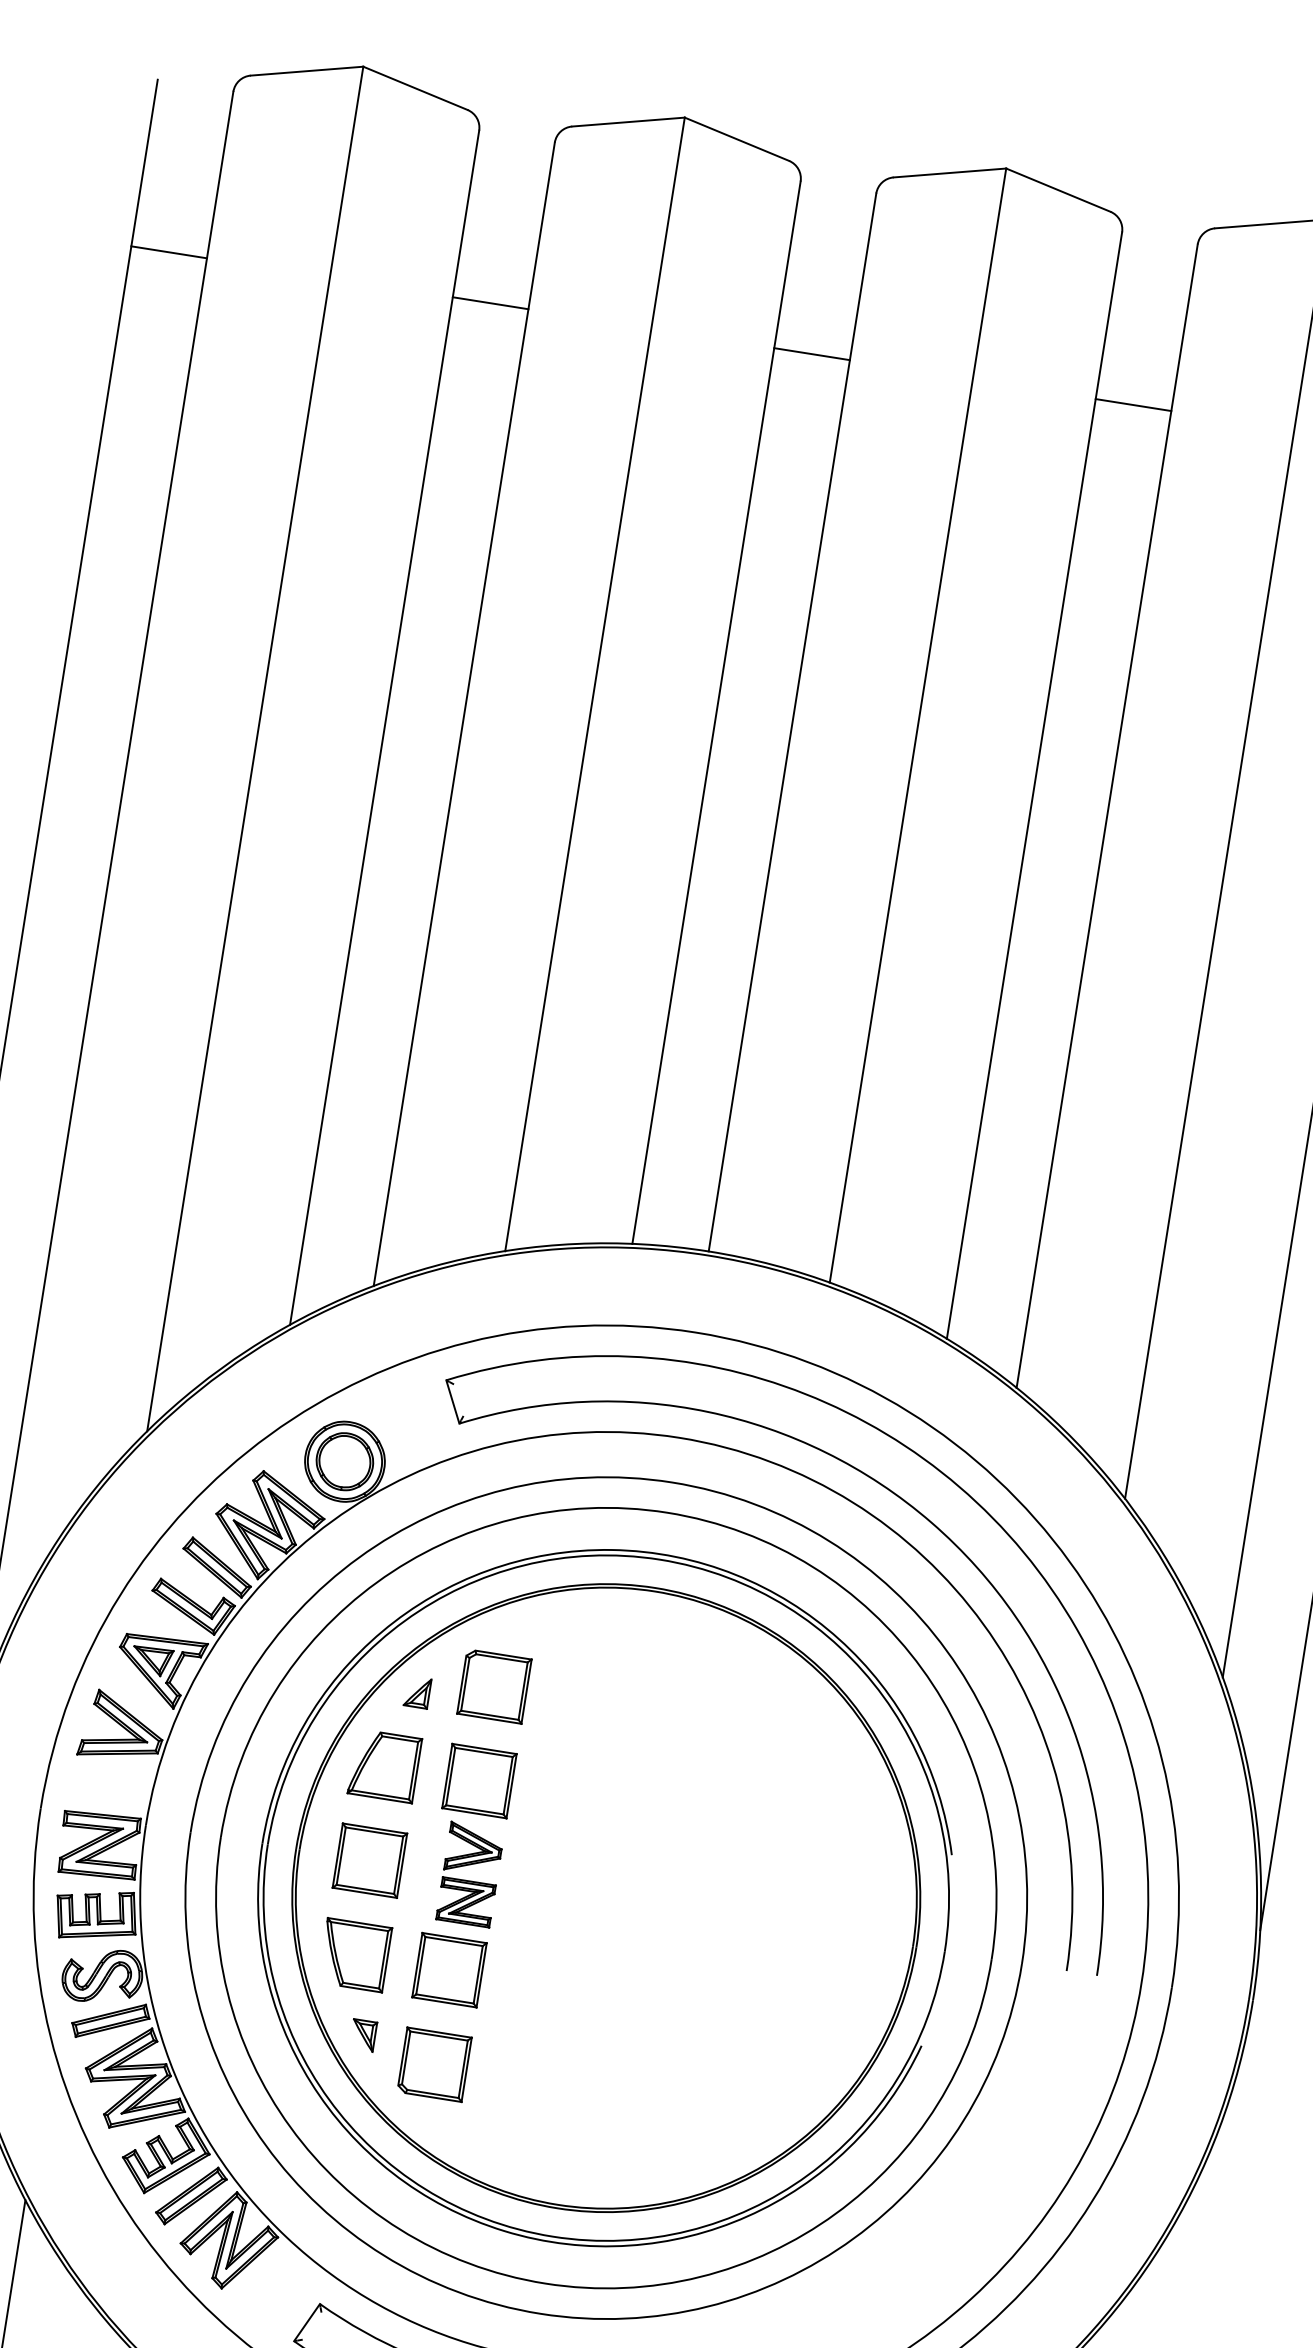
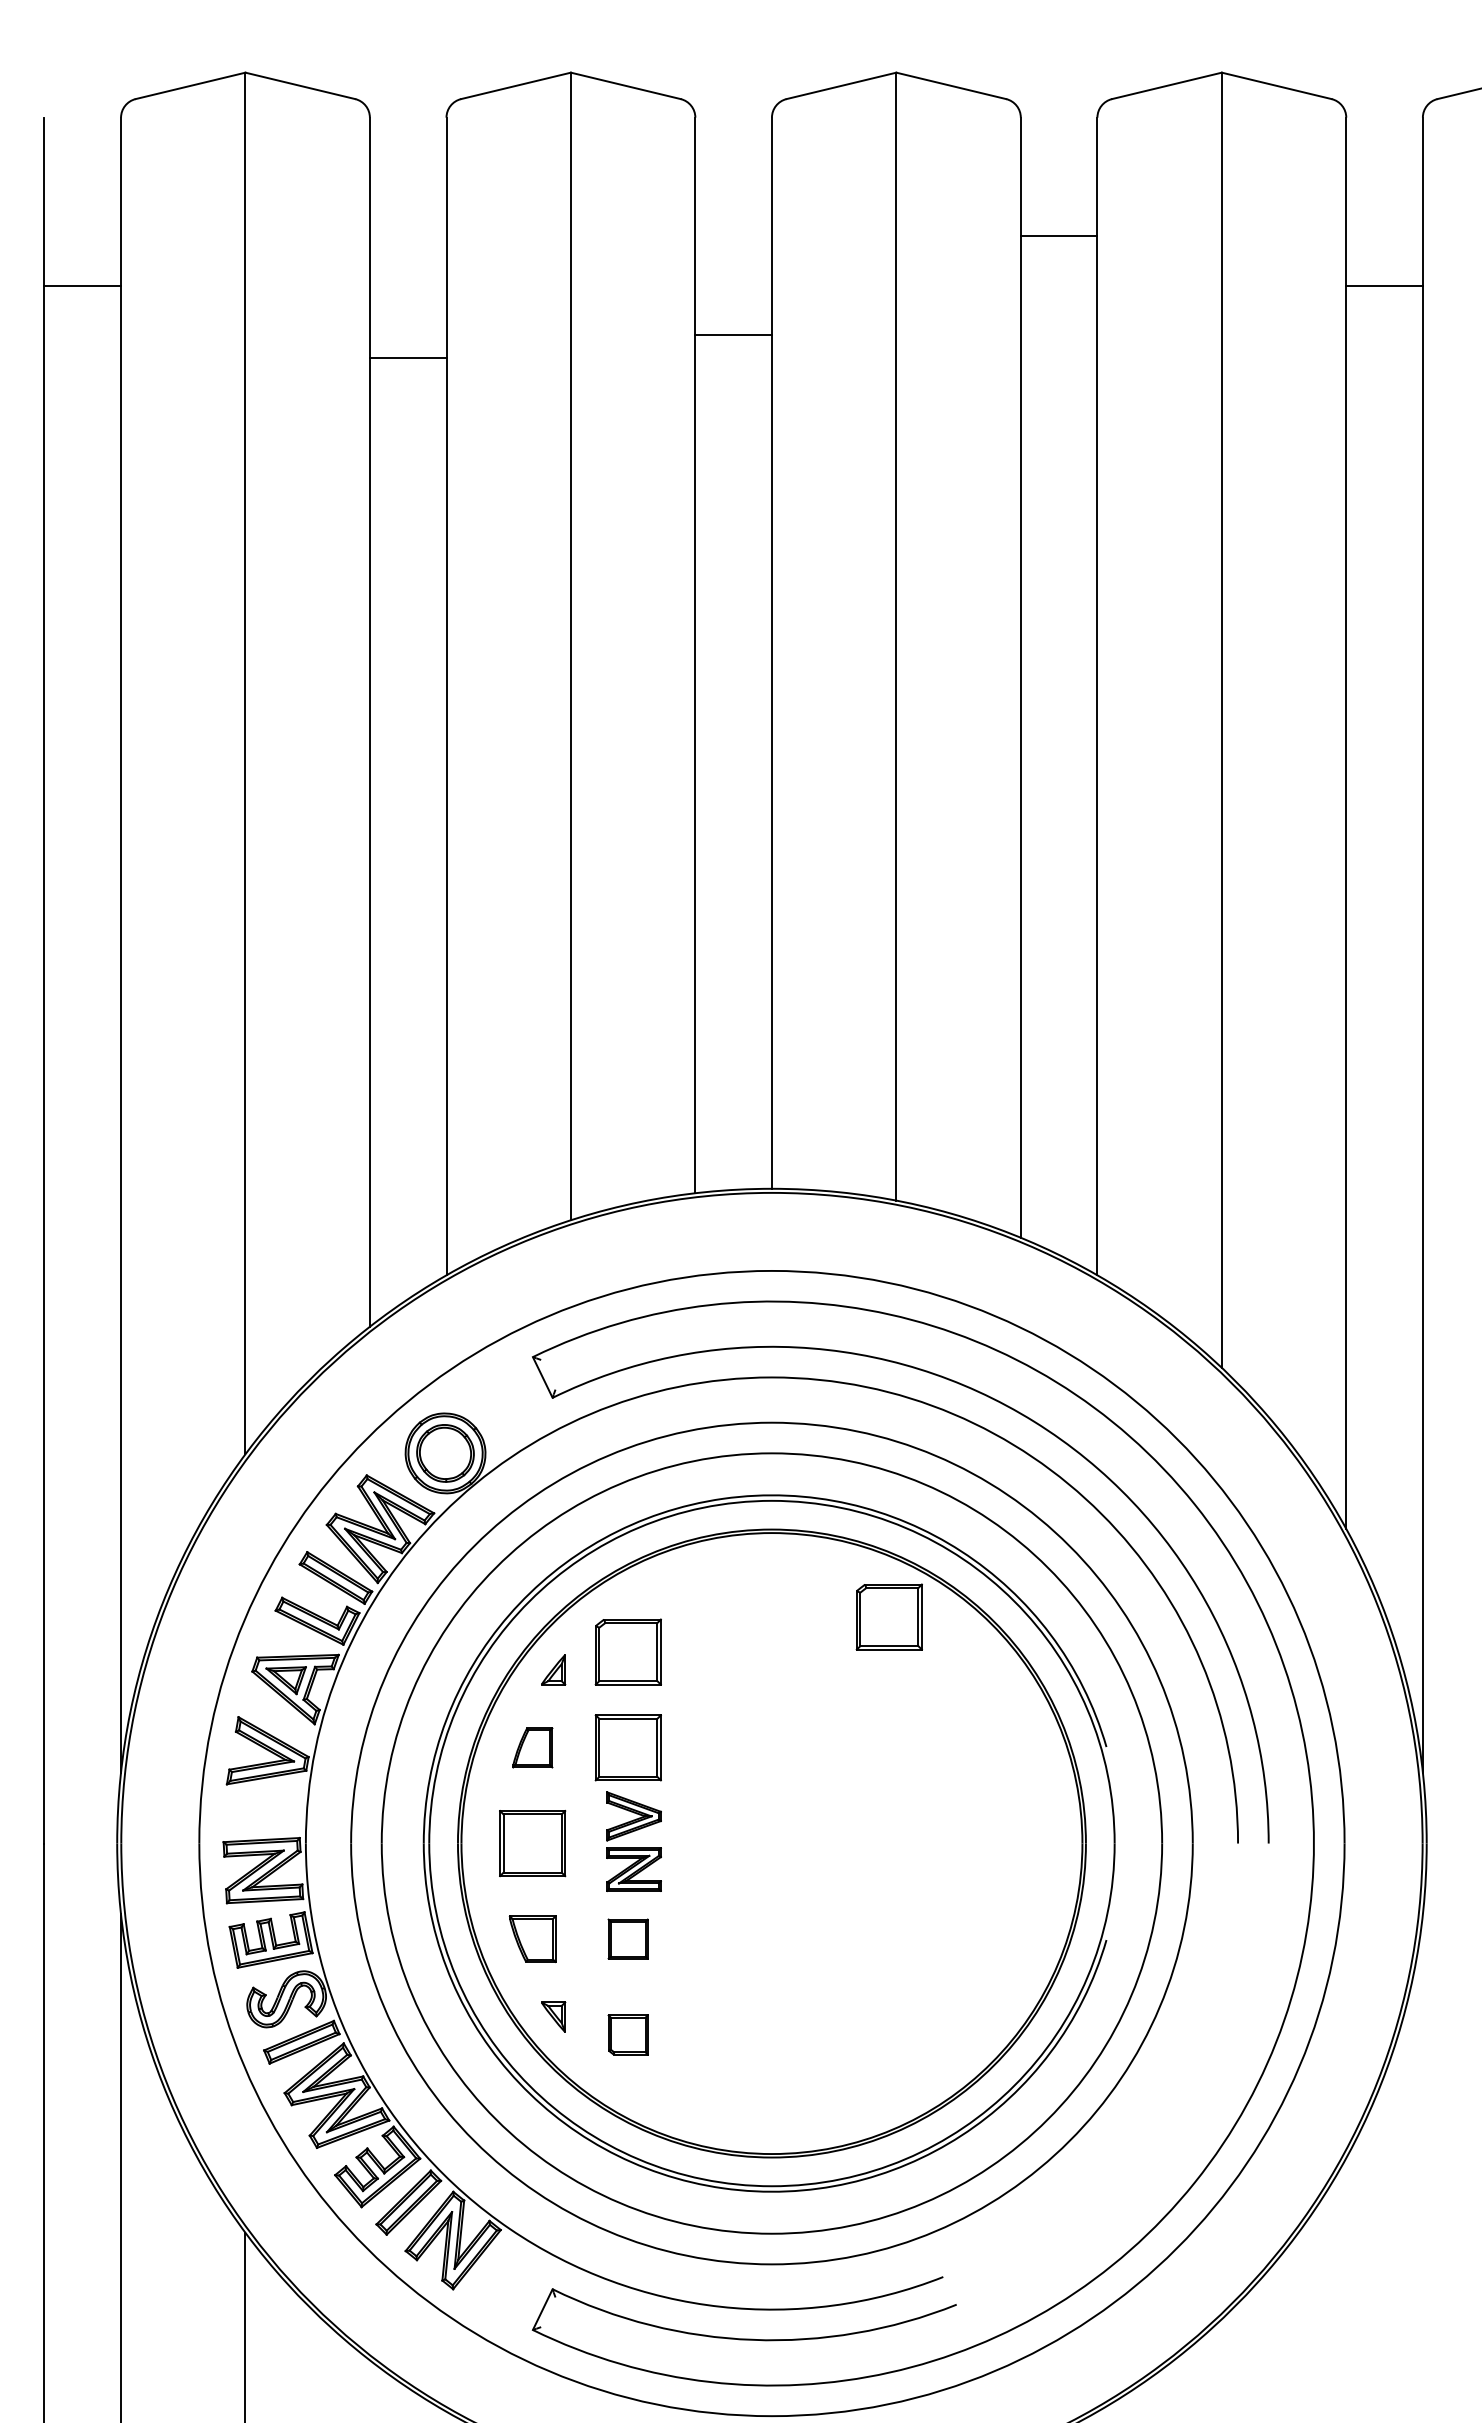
line: (489, 303) -> (407, 358), moved
line: (811, 354) -> (733, 335), moved
line: (1132, 405) -> (1058, 236), moved
part: (756, 1692) -> (888, 1616), added
part: (384, 1765) -> (532, 1747), size x0.6
part: (354, 1954) -> (532, 1938), size x0.7
part: (448, 1969) -> (627, 1938), size x0.6
part: (433, 2064) -> (627, 2034), size x0.6

